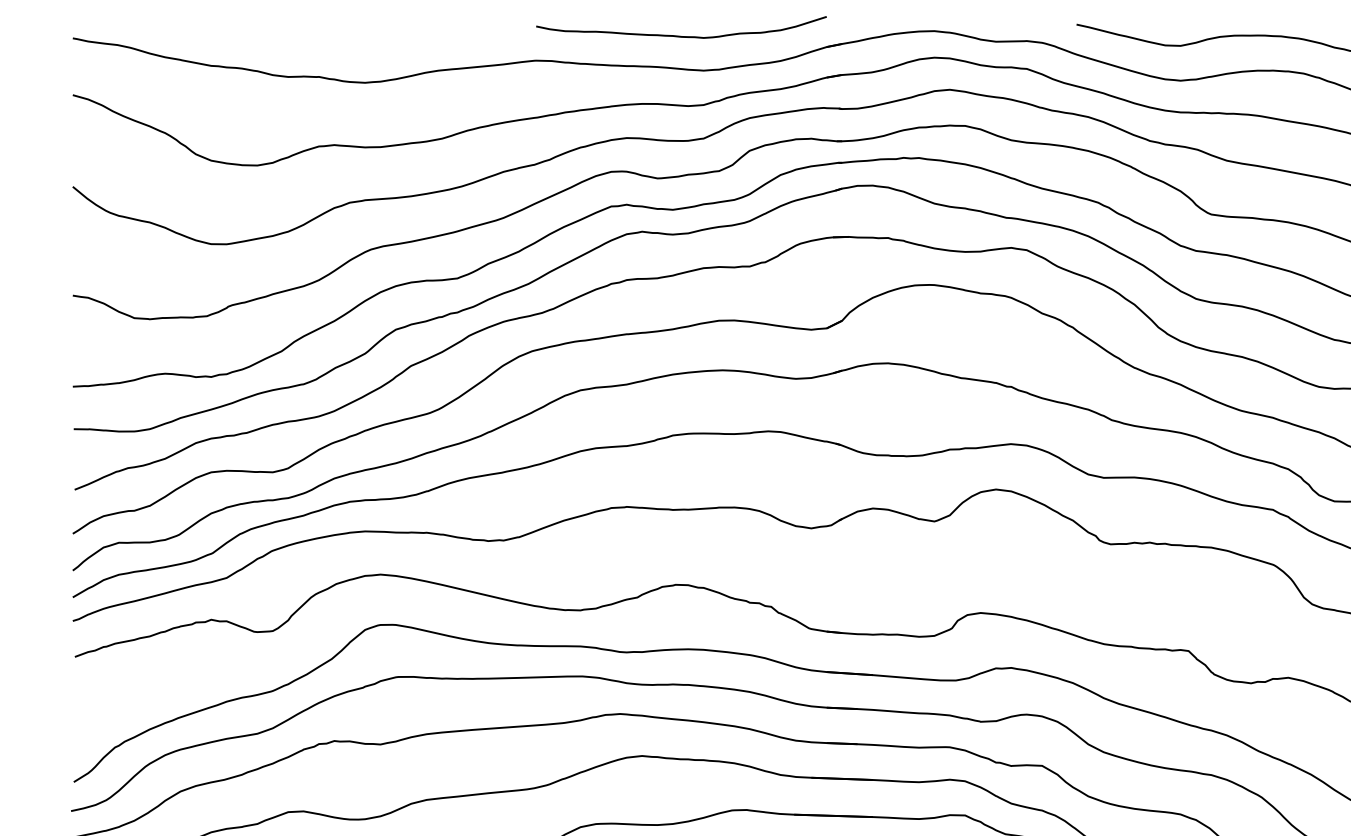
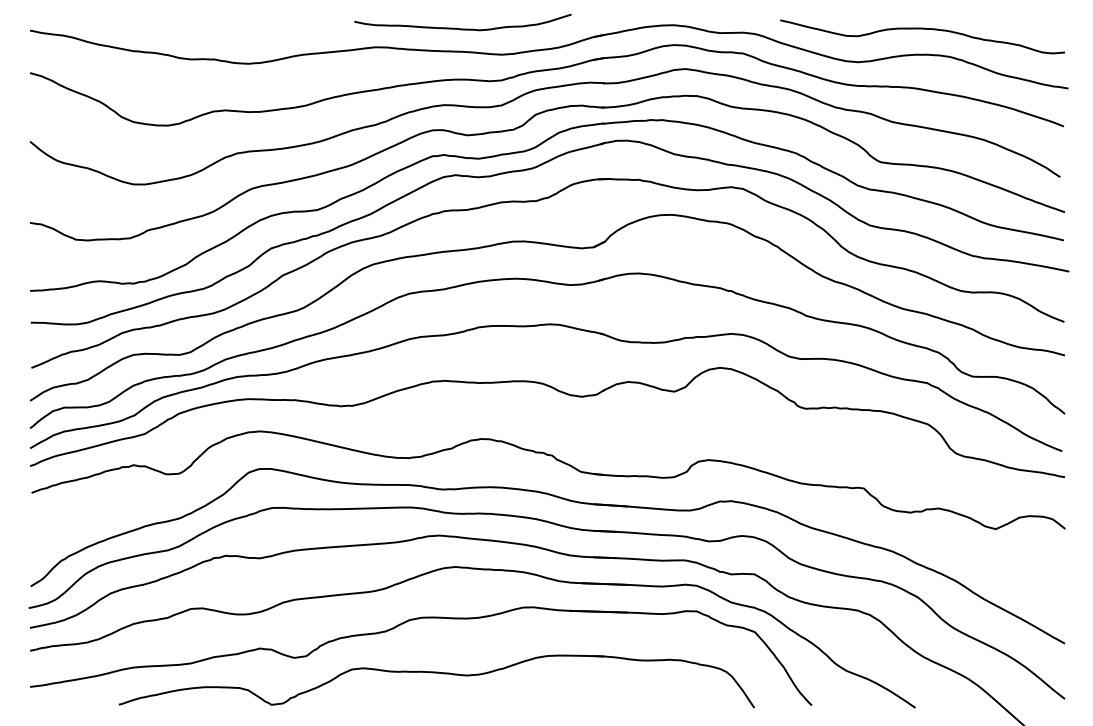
curve: (680, 35) -> (462, 28), moved

